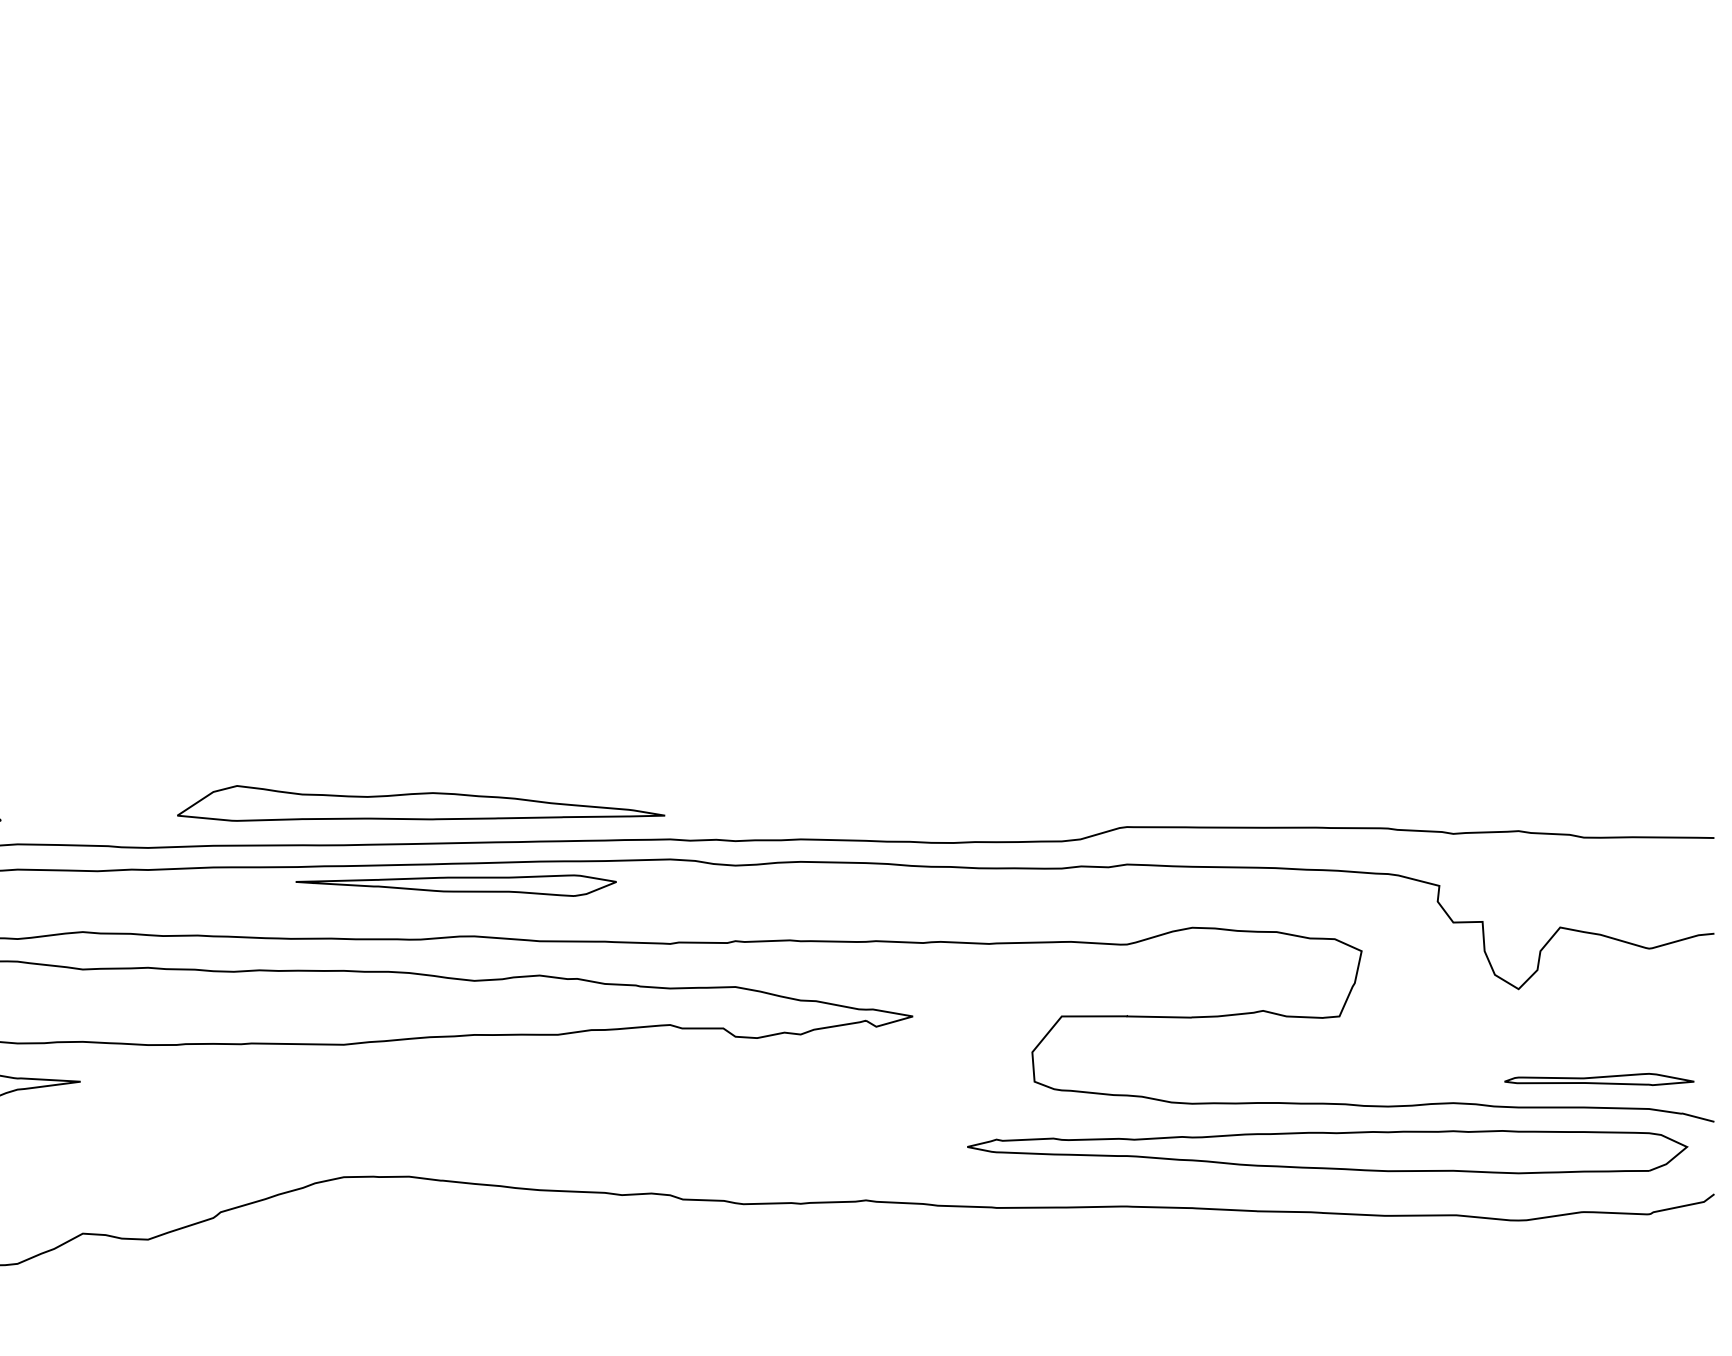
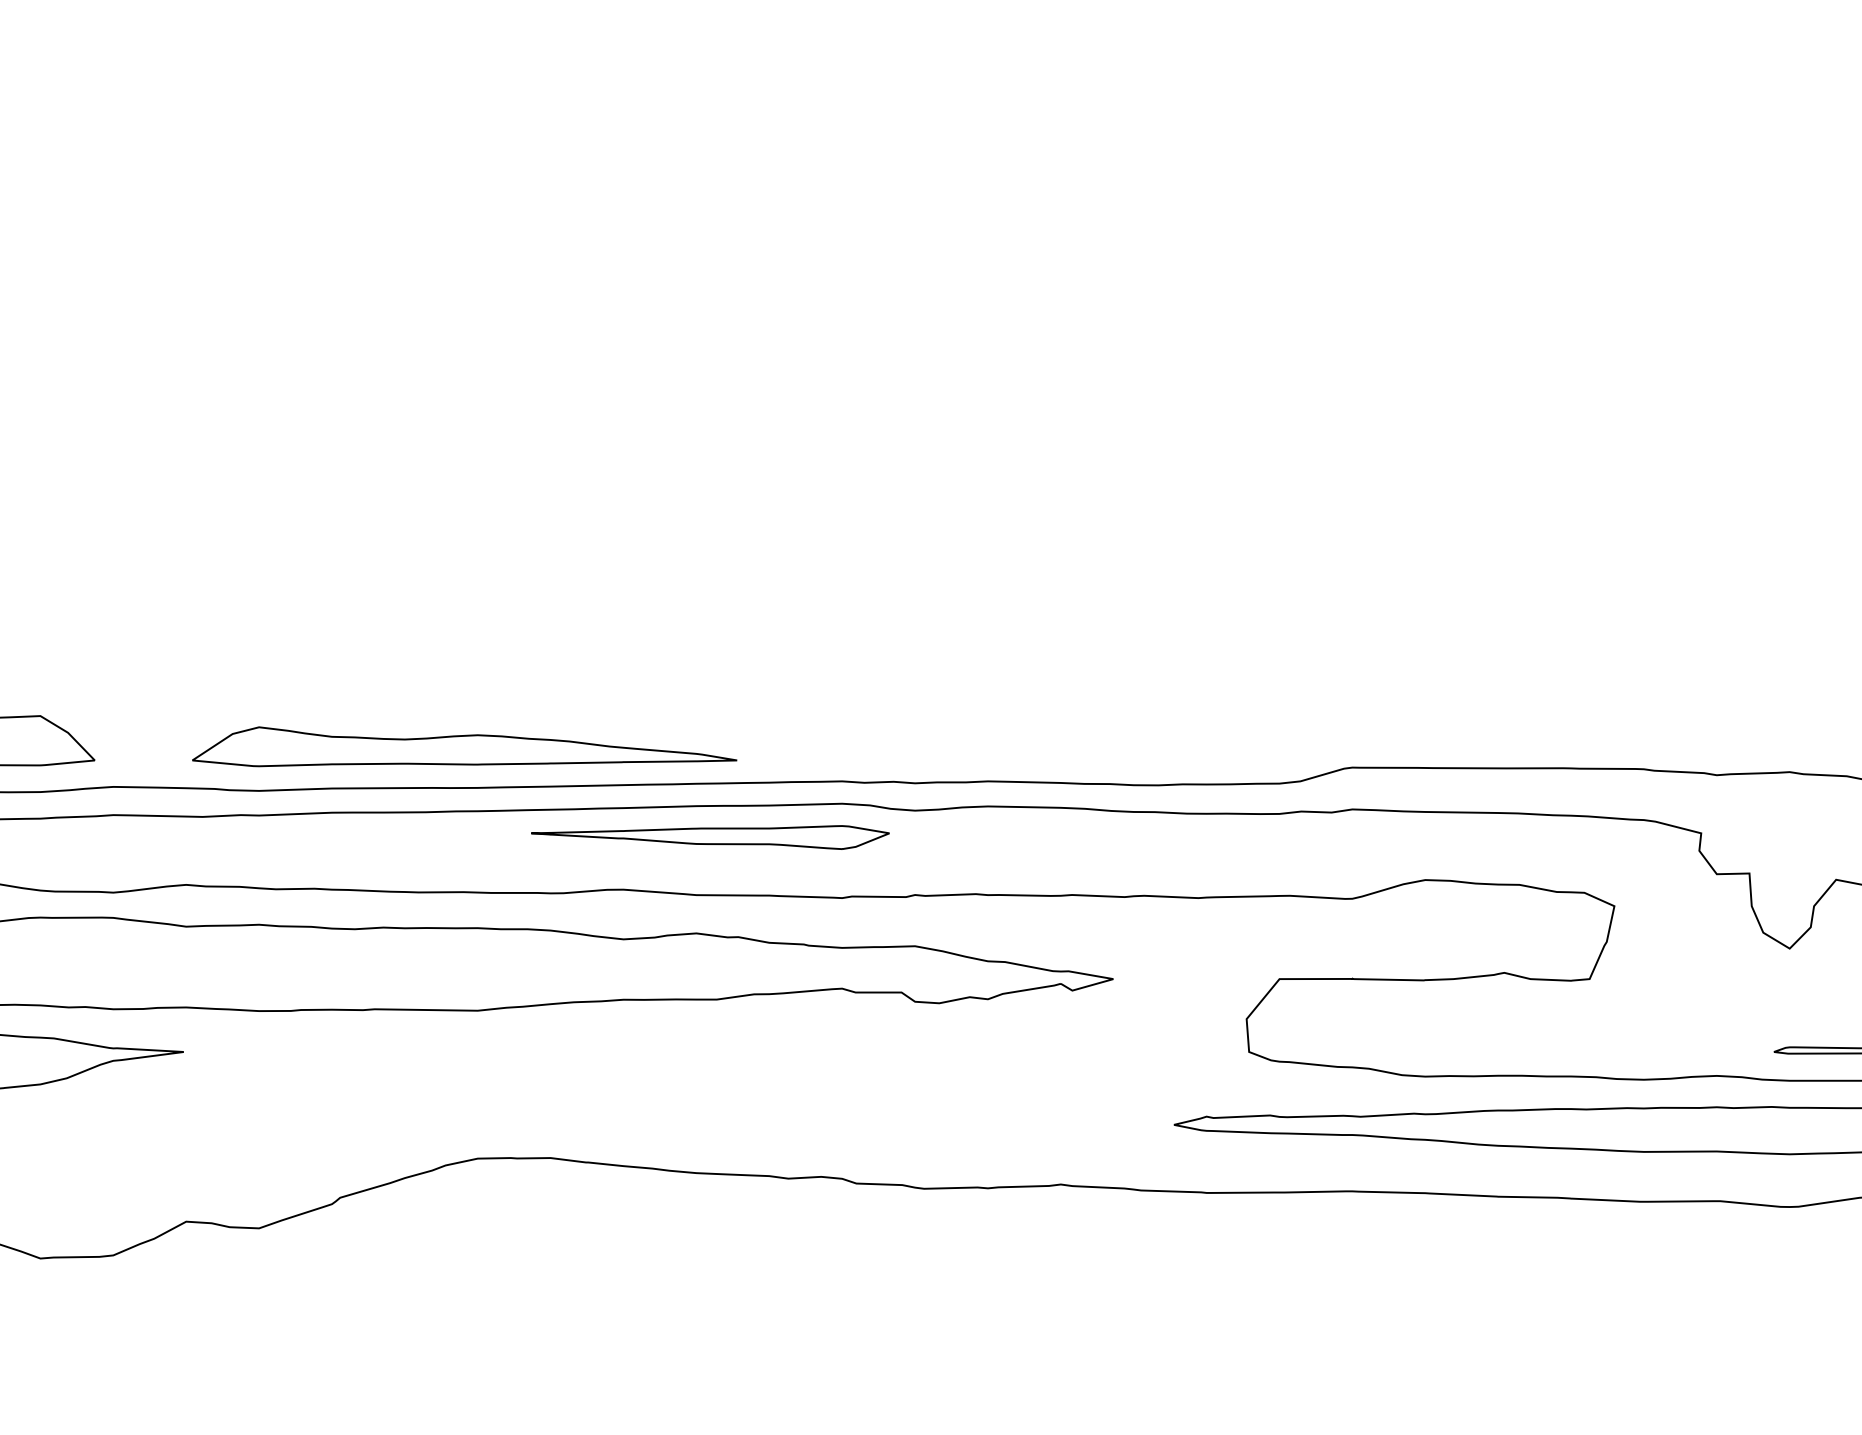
part: (421, 803) -> (465, 746), moved
part: (455, 885) -> (709, 837), moved

